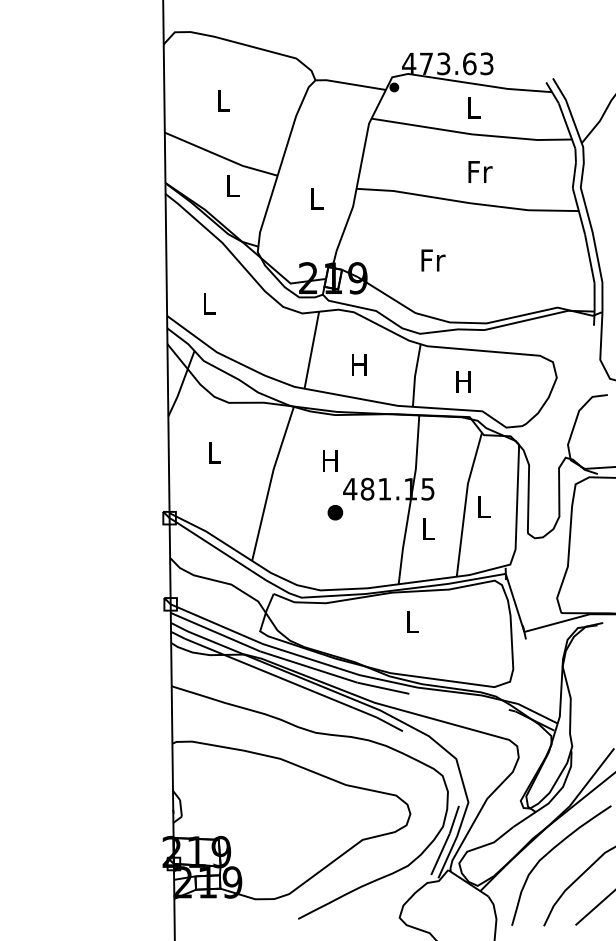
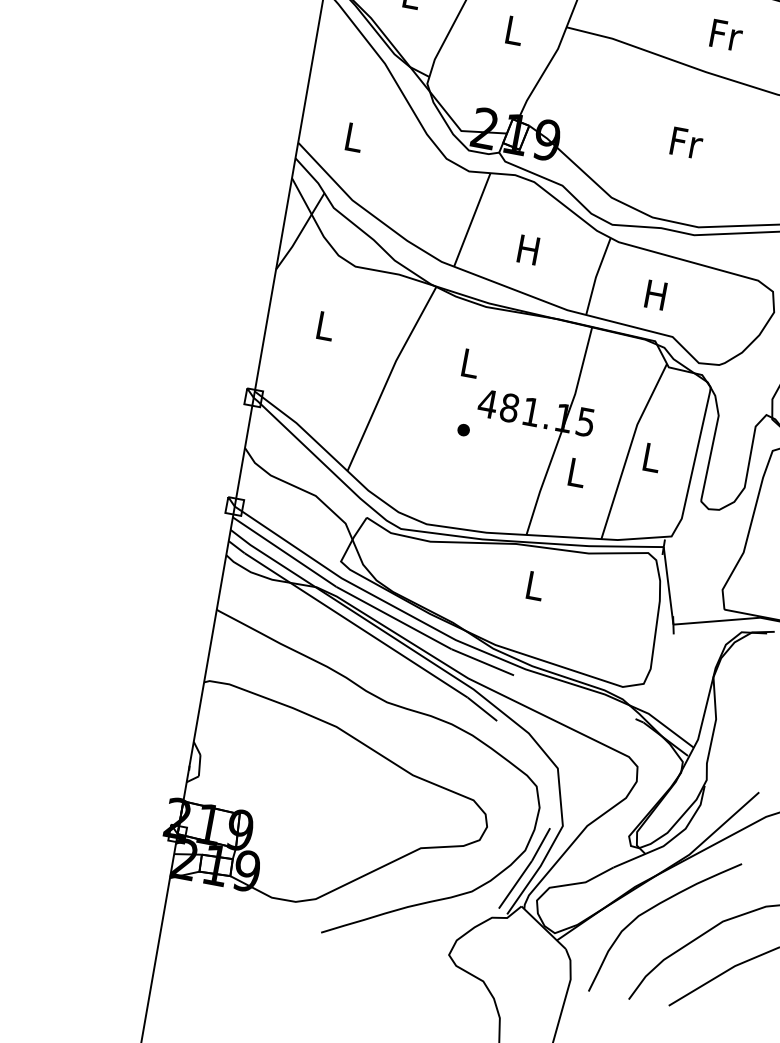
text: (433, 260) -> (686, 143), moved
text: (330, 460) -> (469, 363), H -> L
part: (335, 512) -> (463, 429), size x0.62

